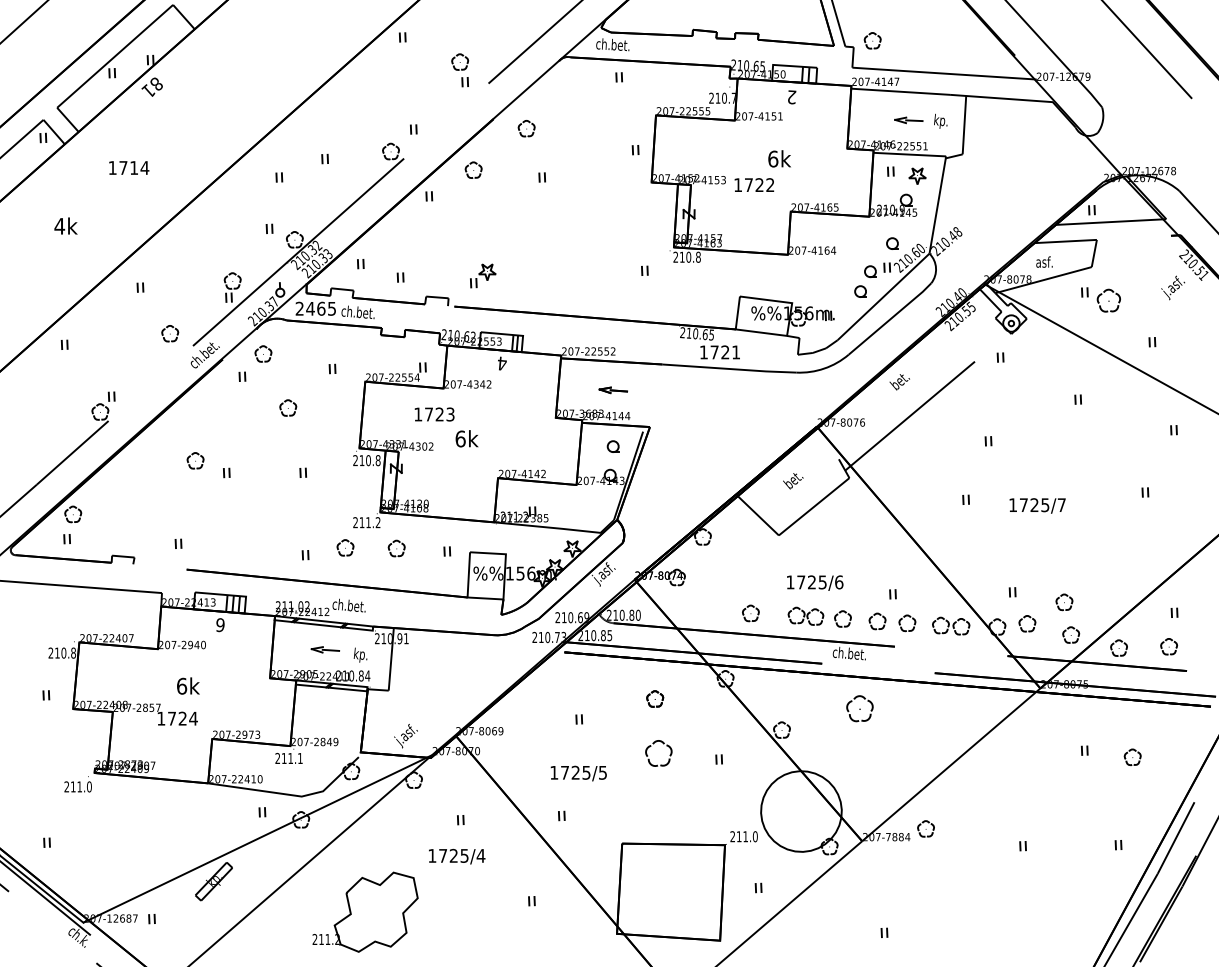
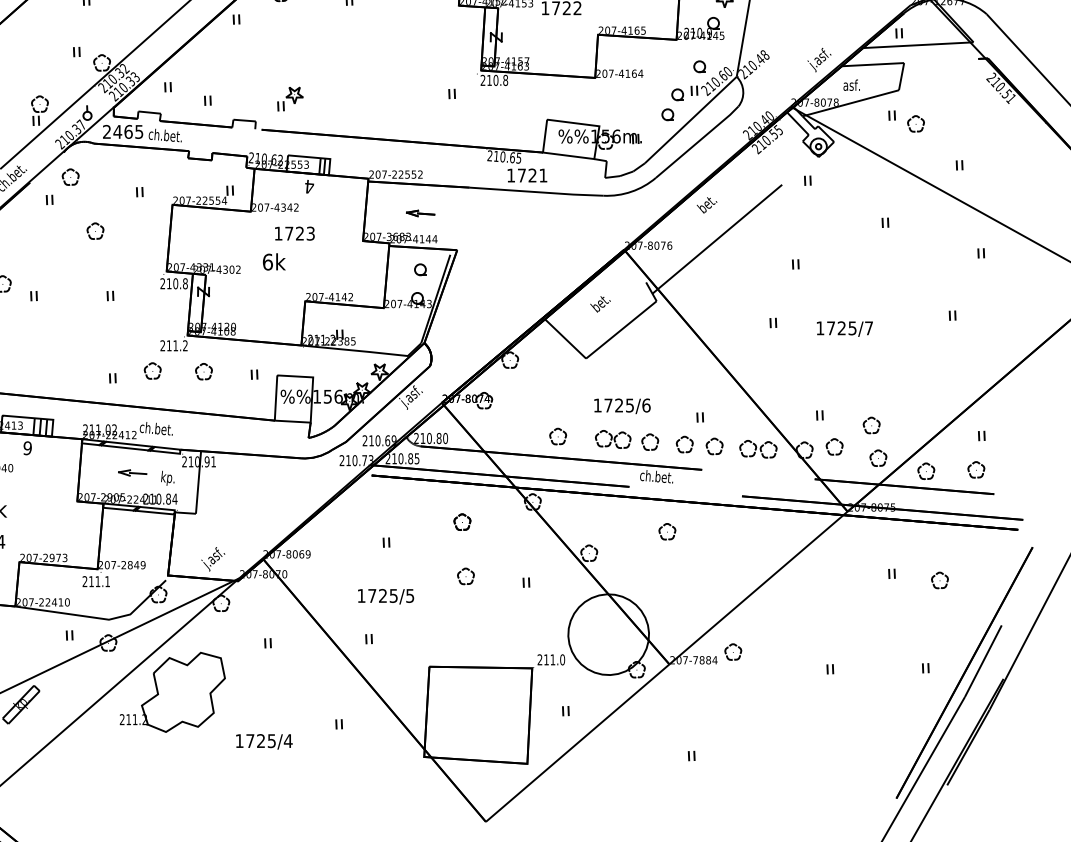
text: (1173, 287) -> (819, 59), moved
part: (1108, 300) -> (915, 123), size x0.71
text: (434, 414) -> (294, 233), moved
part: (860, 708) -> (667, 531), size x0.62
part: (658, 752) -> (465, 575), size x0.62
text: (457, 856) -> (264, 741), moved
part: (365, 911) -> (172, 691), moved

